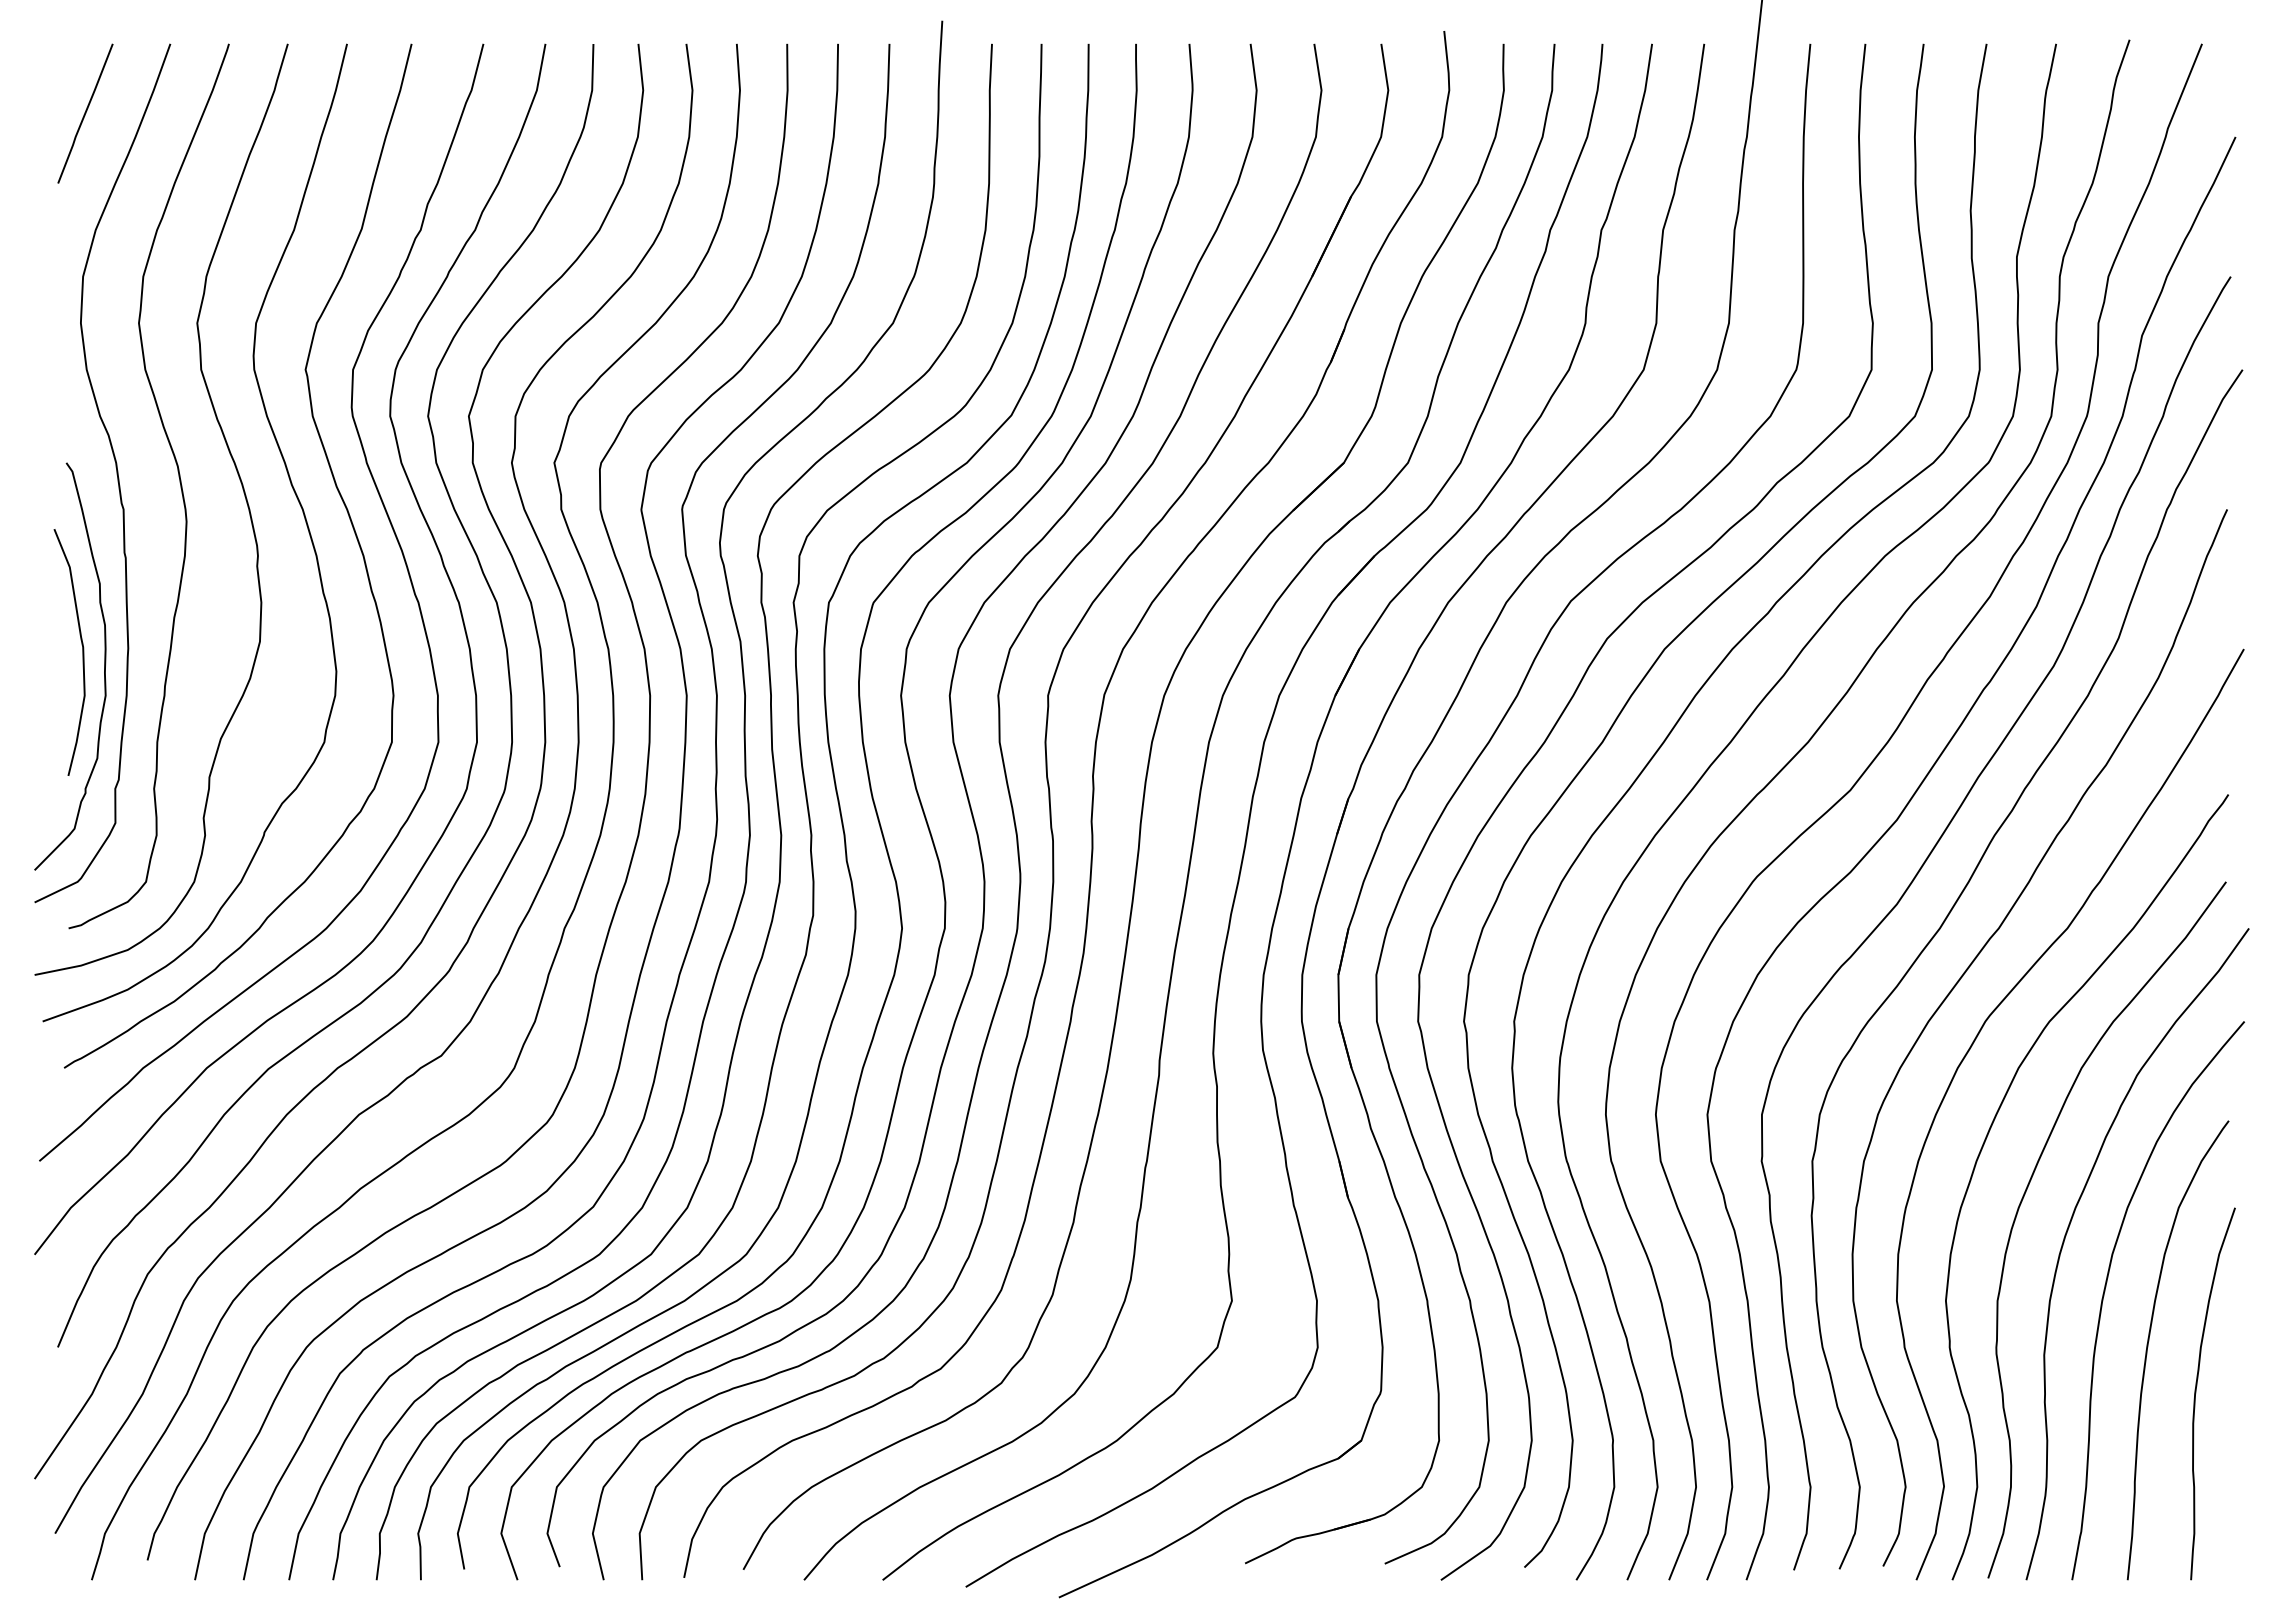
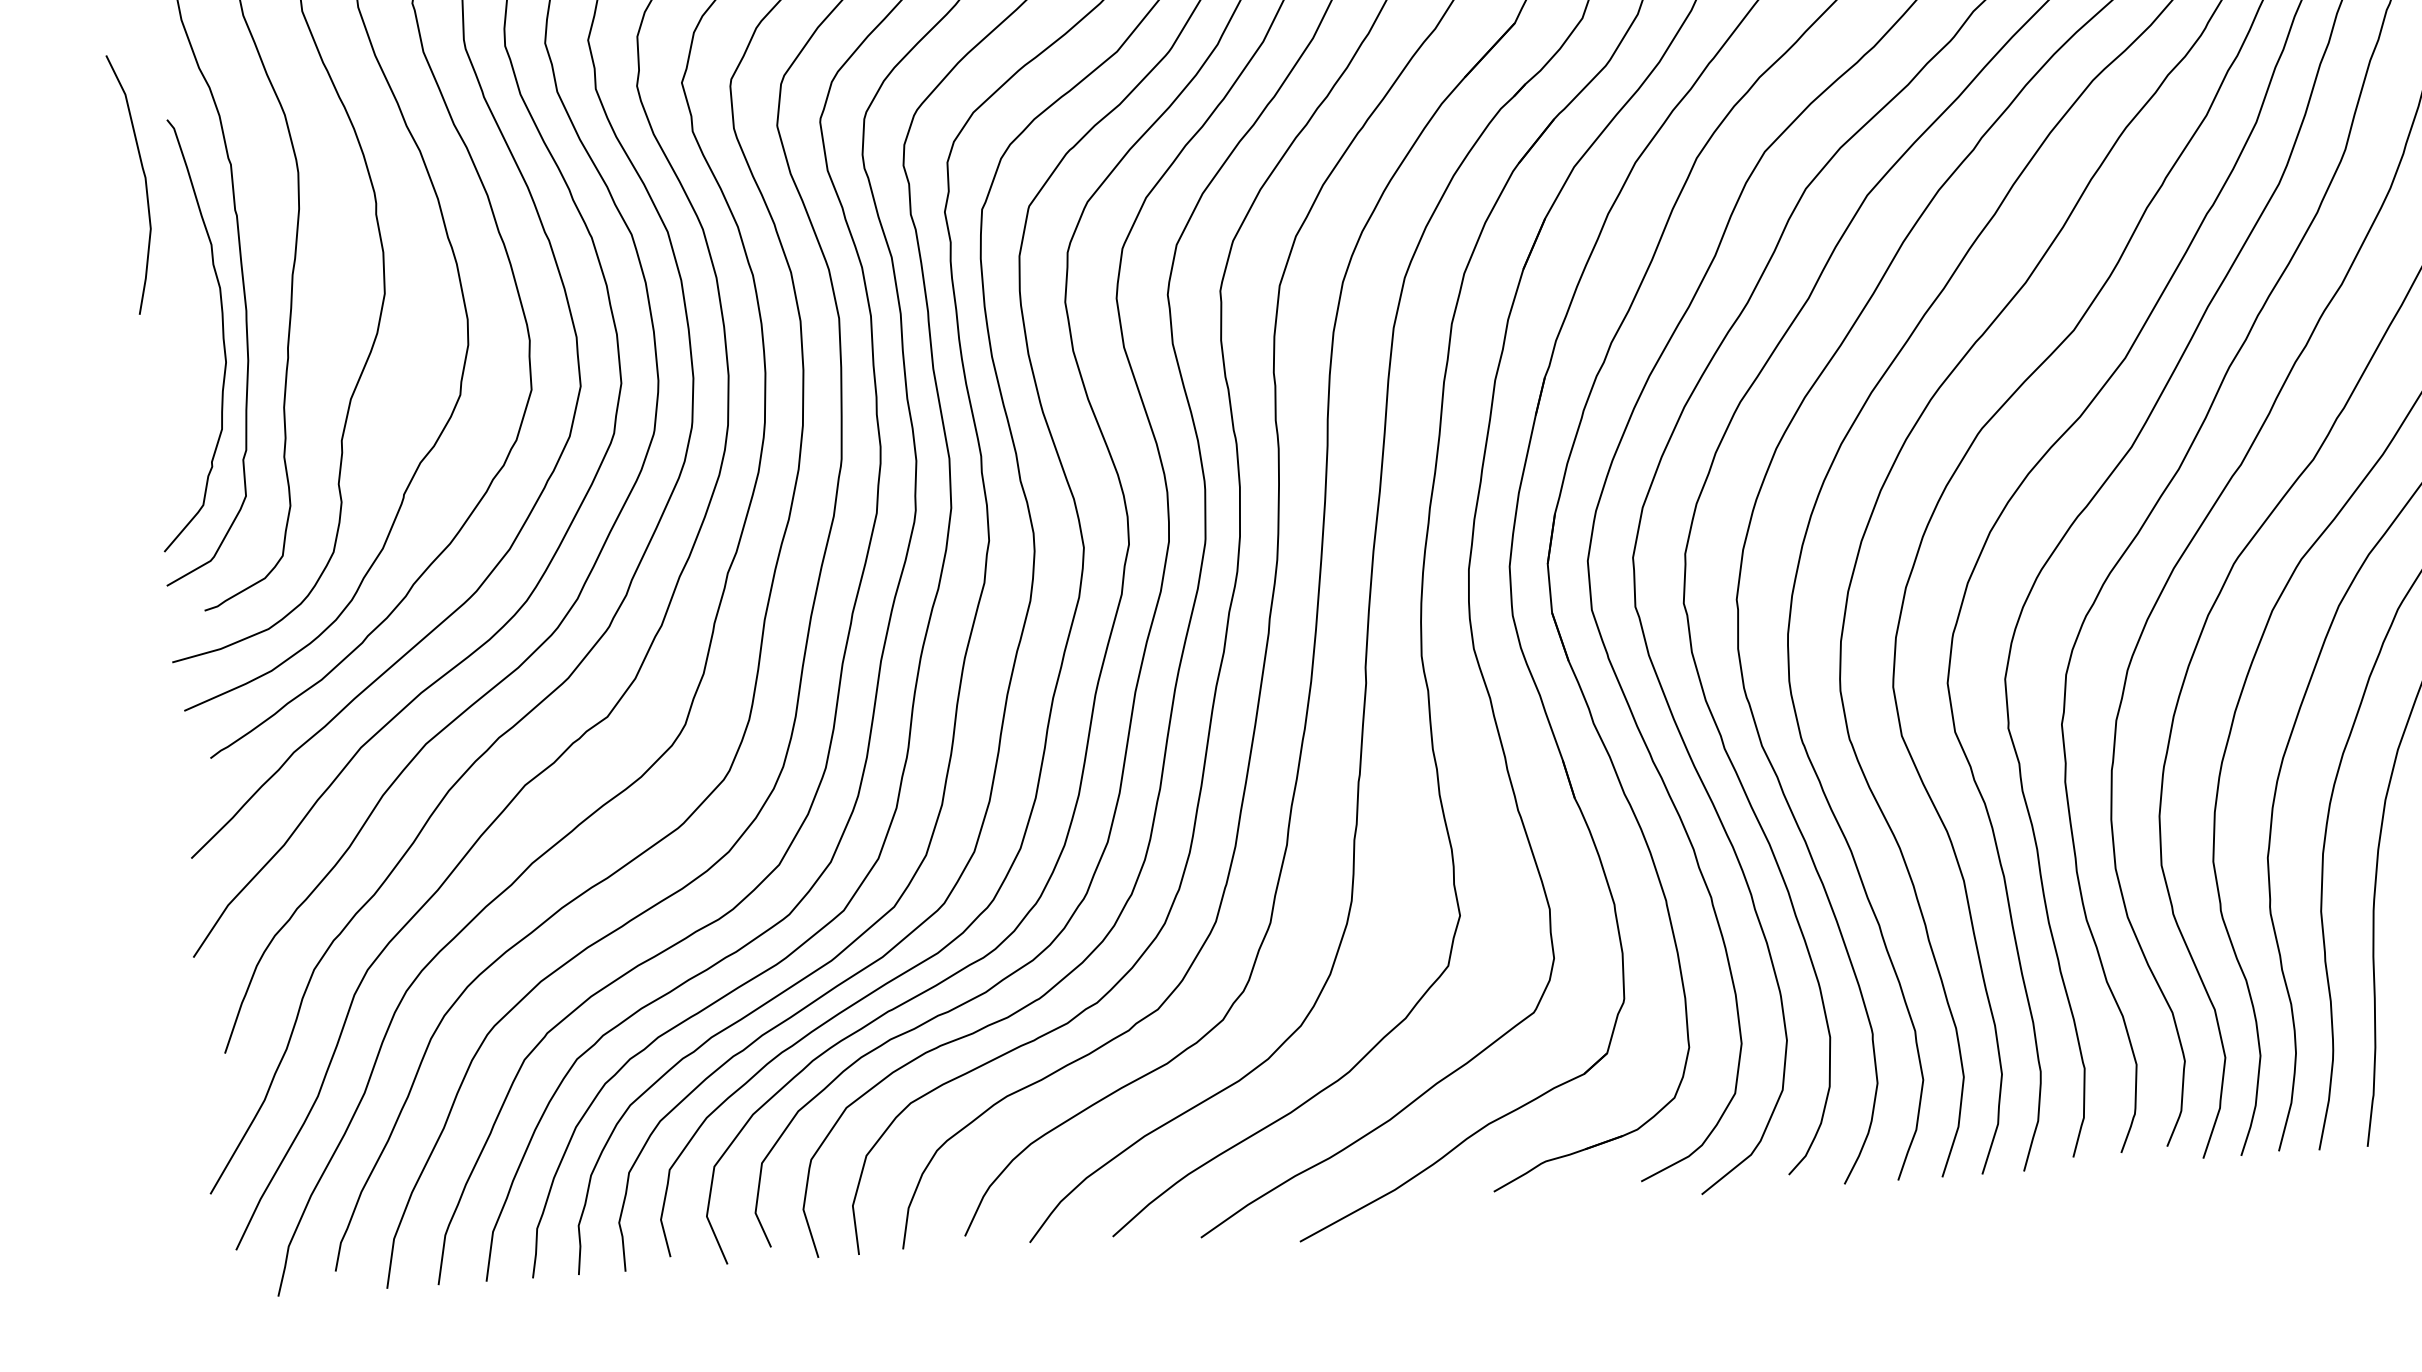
curve: (82, 652) -> (145, 183), moved

